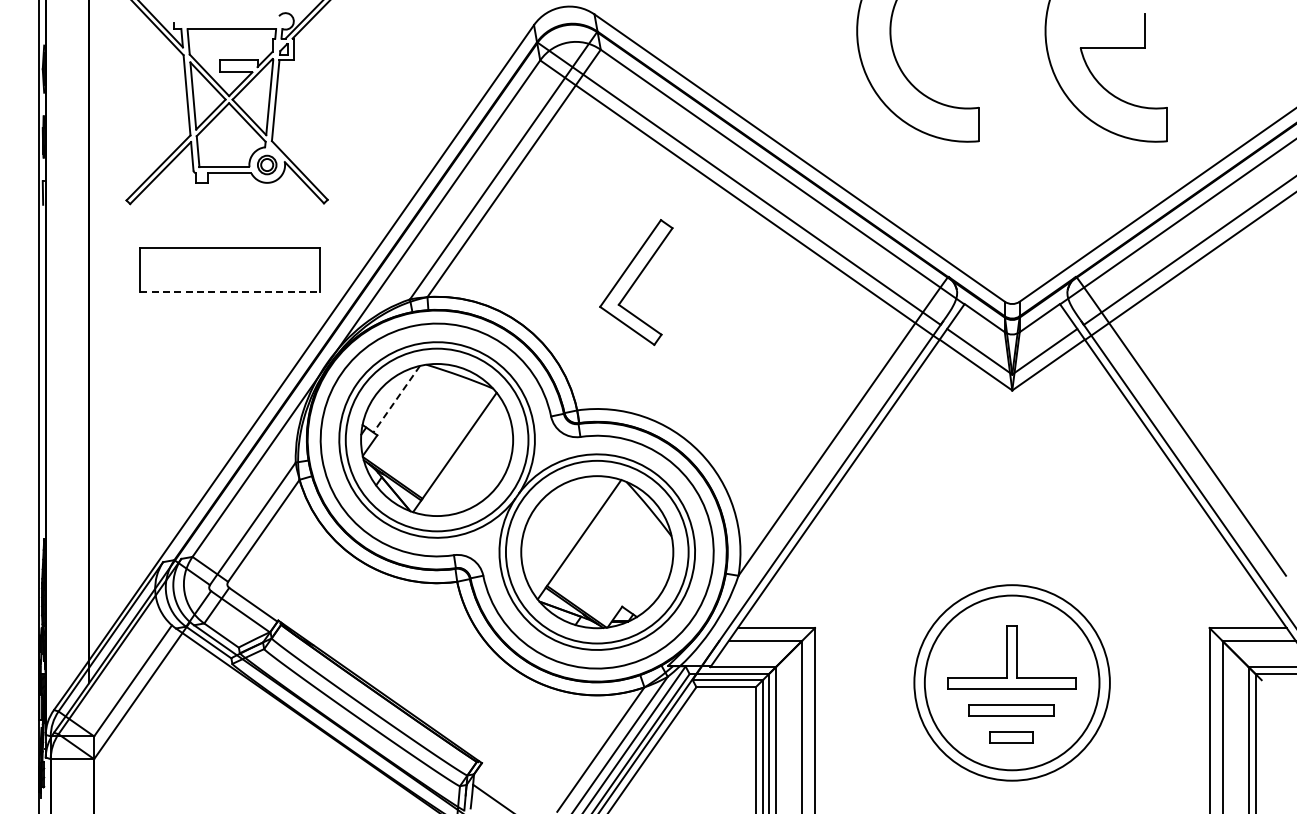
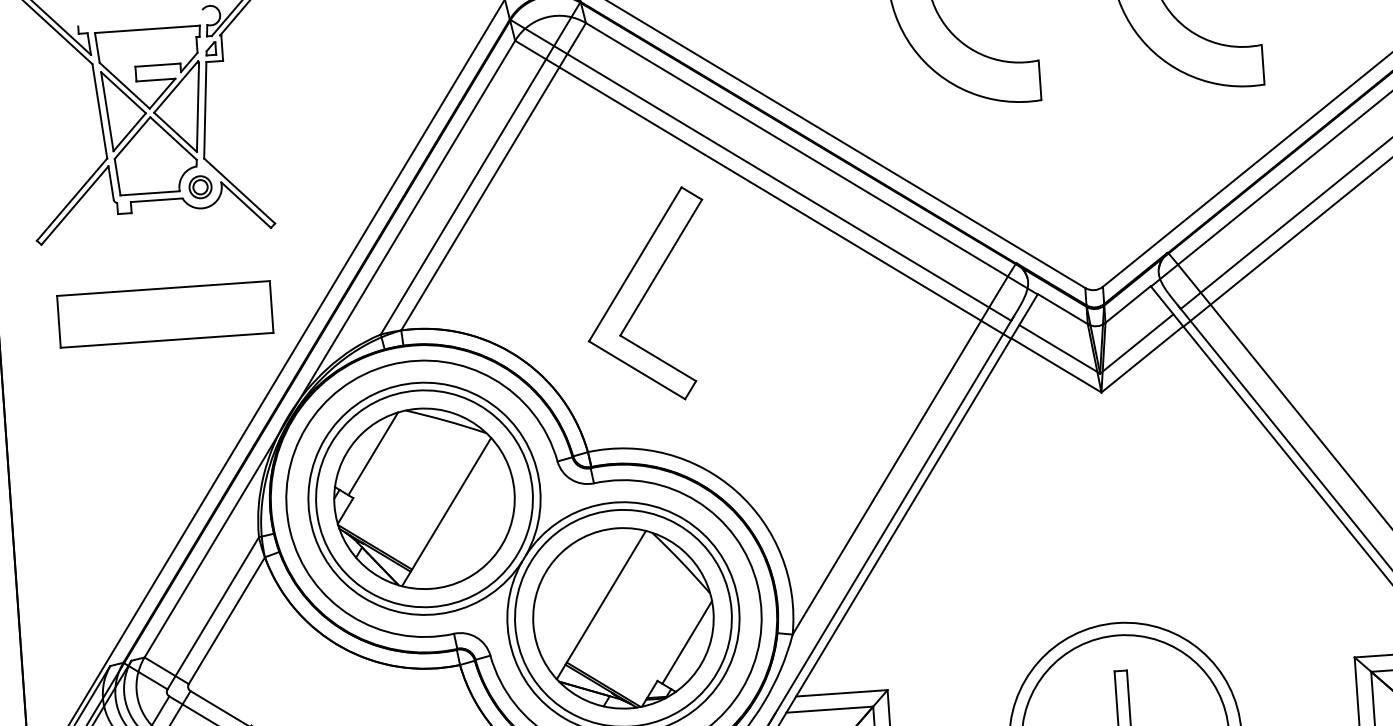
part: (636, 282) -> (647, 295), size x1.43
line: (230, 291) -> (167, 340), dashed -> solid
line: (396, 399) -> (373, 454), dashed -> solid
line: (649, 575) -> (687, 641), added

